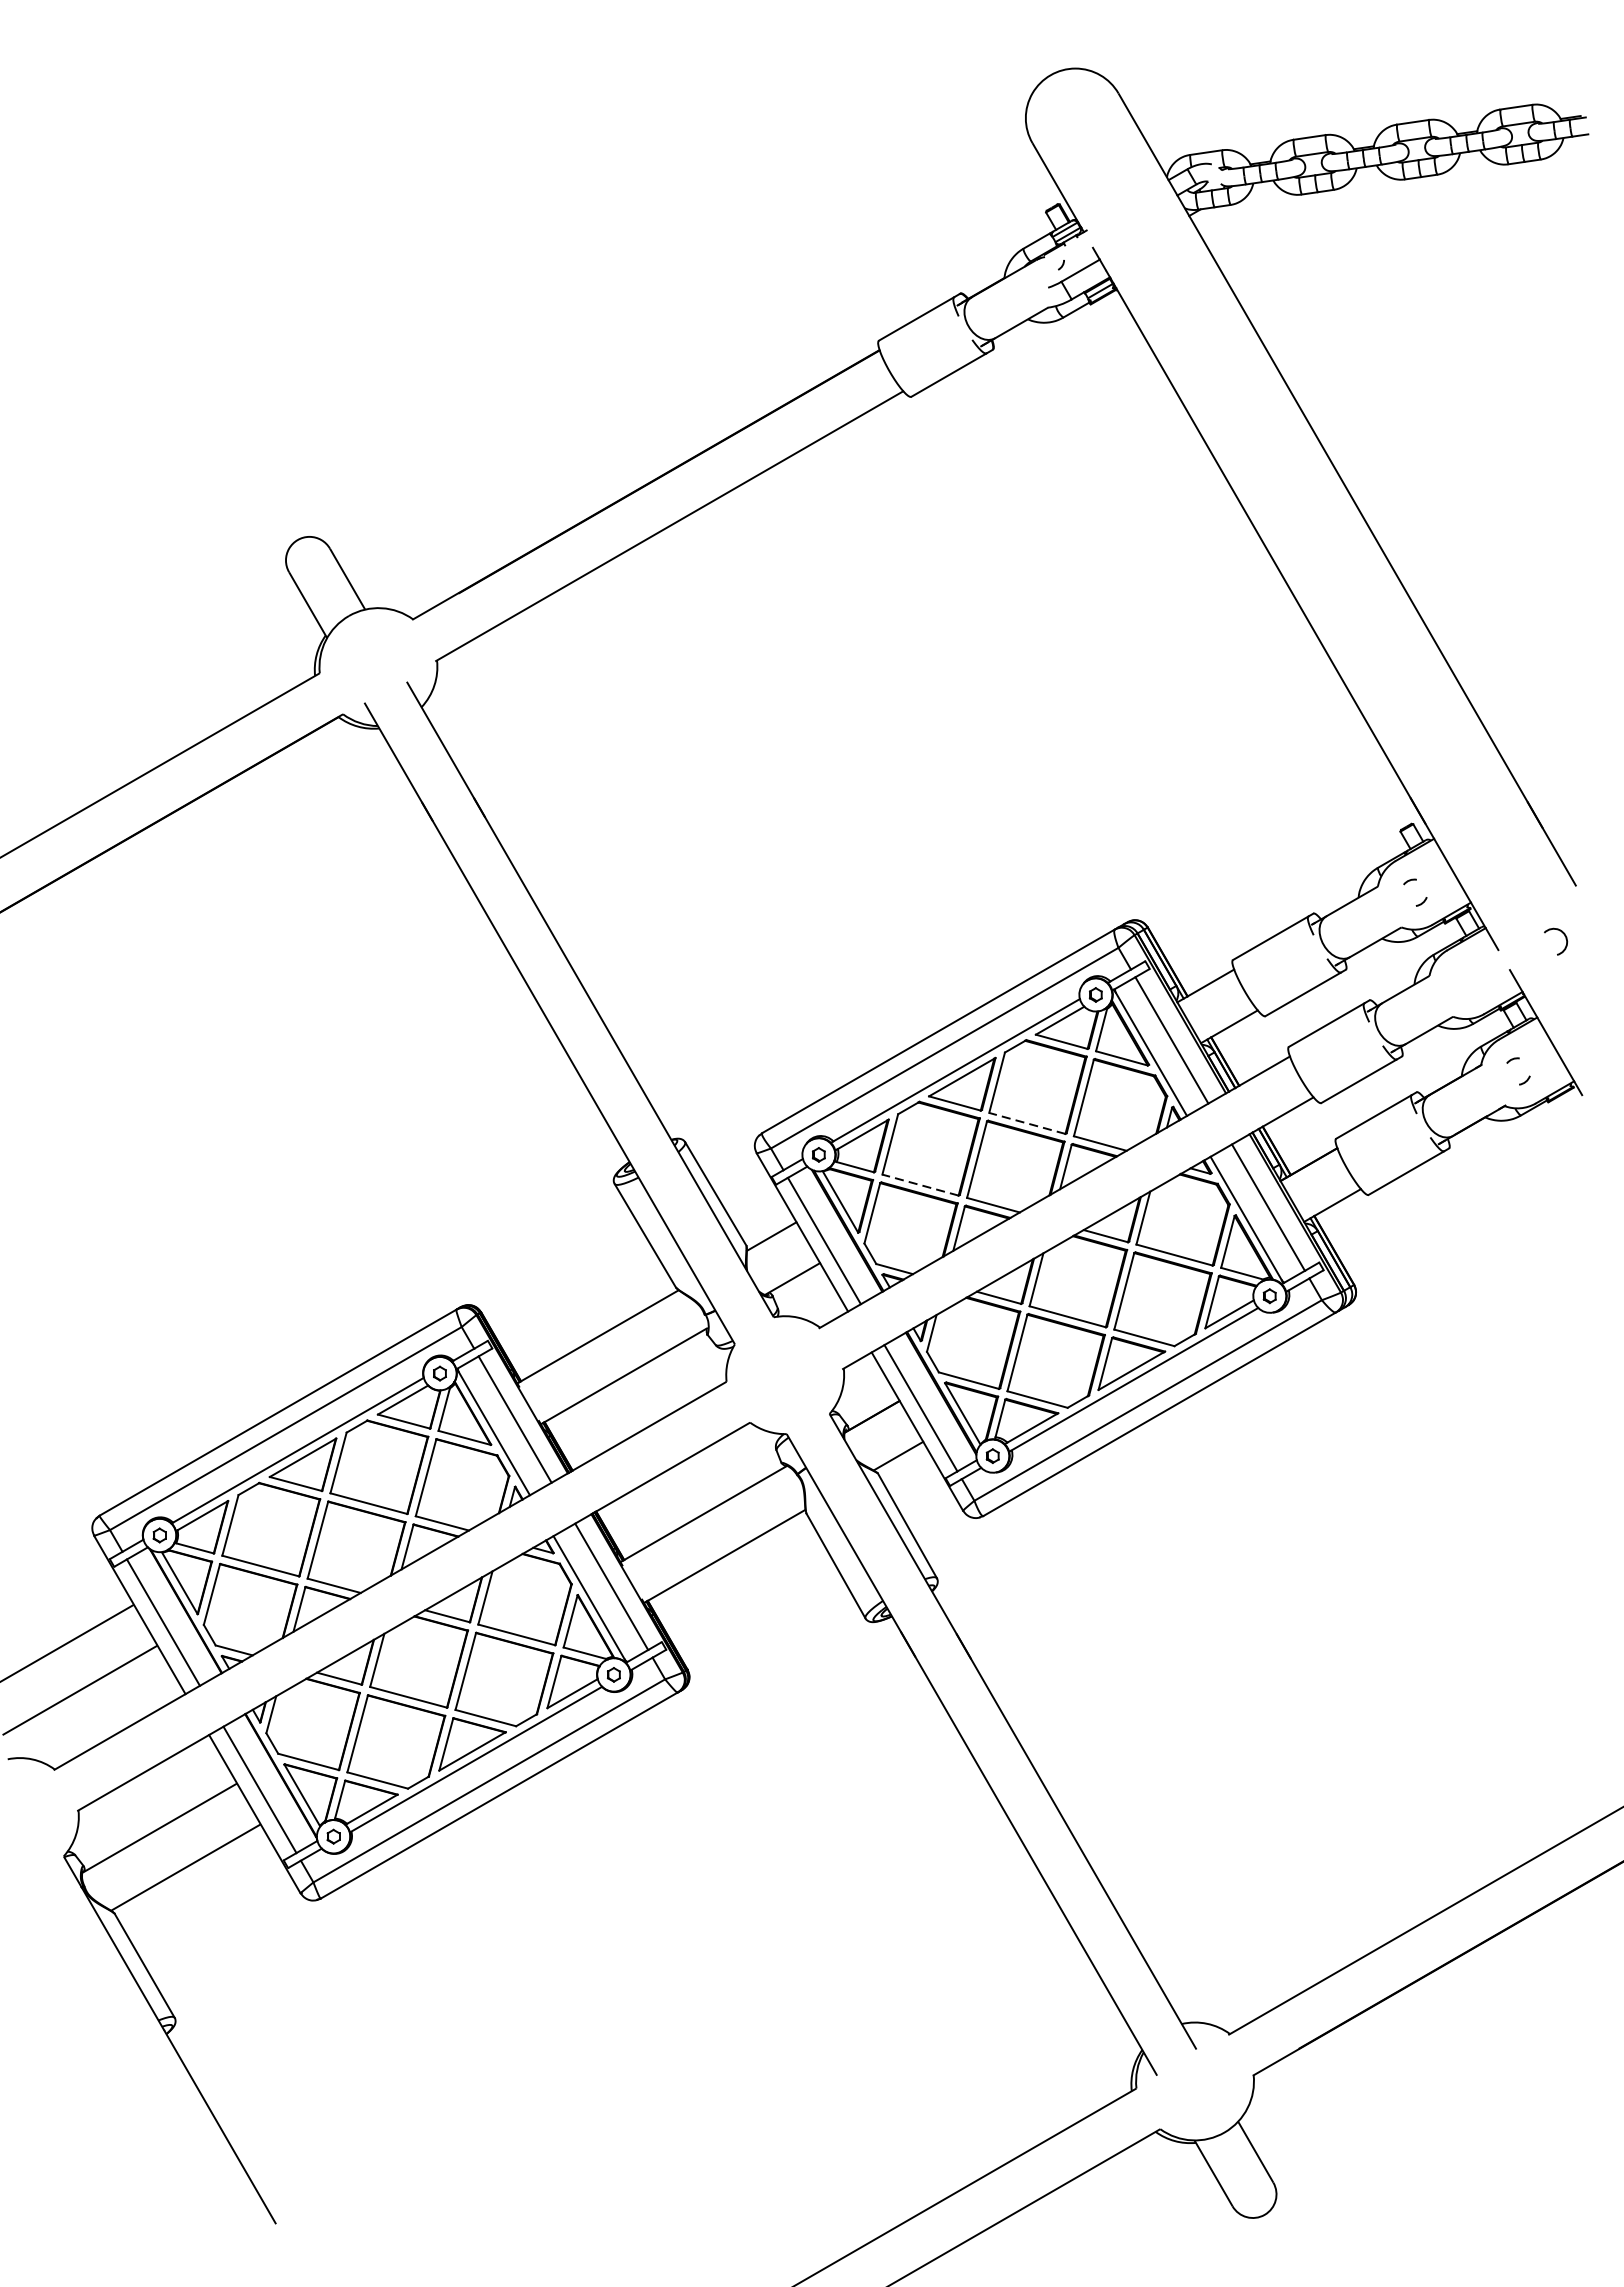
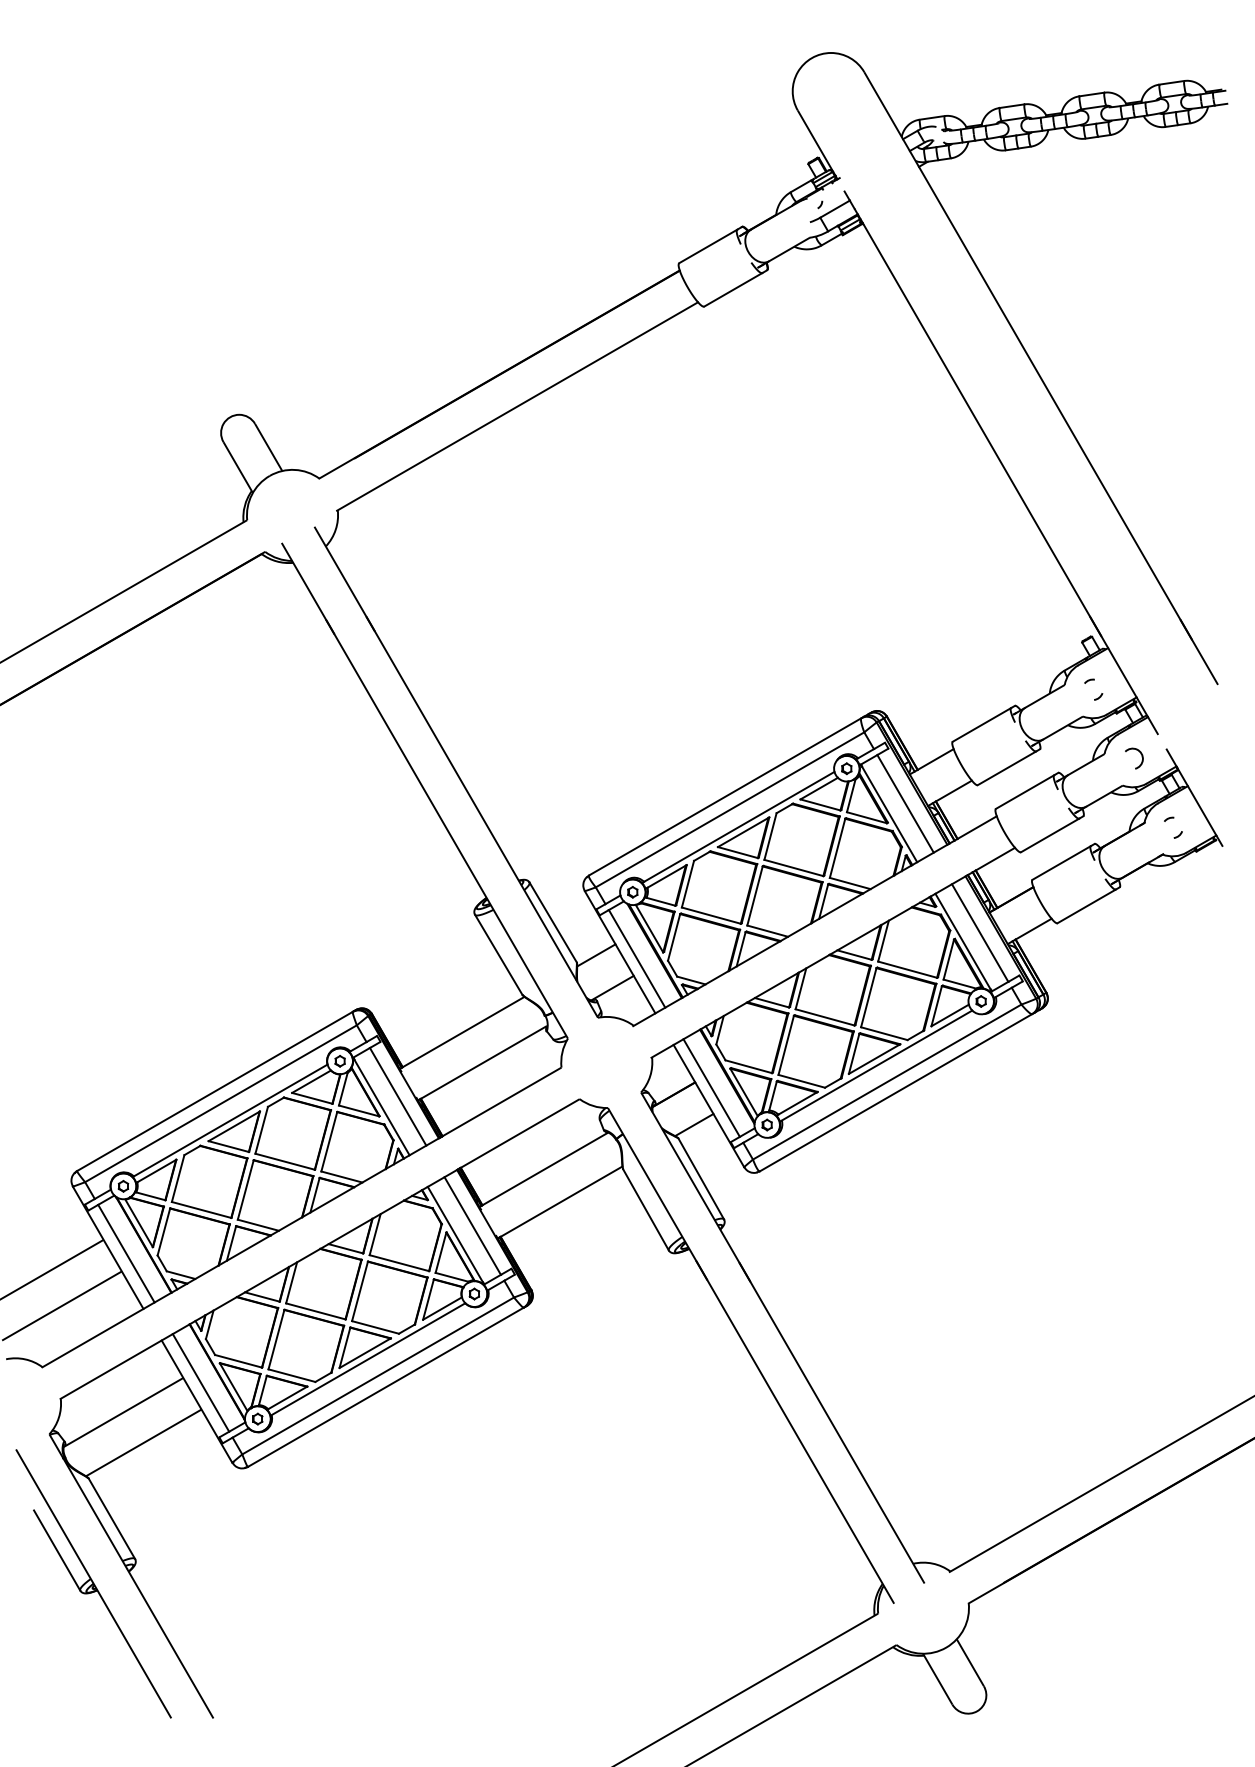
arc: (1565, 940) -> (1141, 757), moved
line: (1026, 1124) -> (793, 868), dashed -> solid
line: (920, 1184) -> (711, 915), dashed -> solid
part: (120, 2049) -> (93, 1583), added

